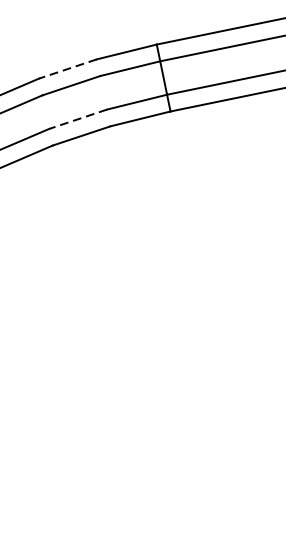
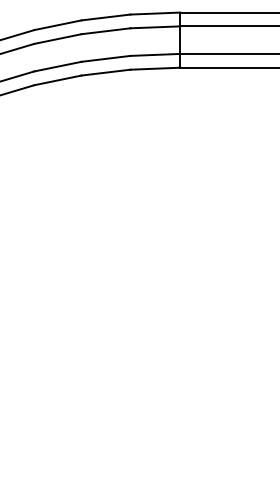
line: (67, 69) -> (105, 17), dashed -> solid
line: (77, 118) -> (105, 58), dashed -> solid

